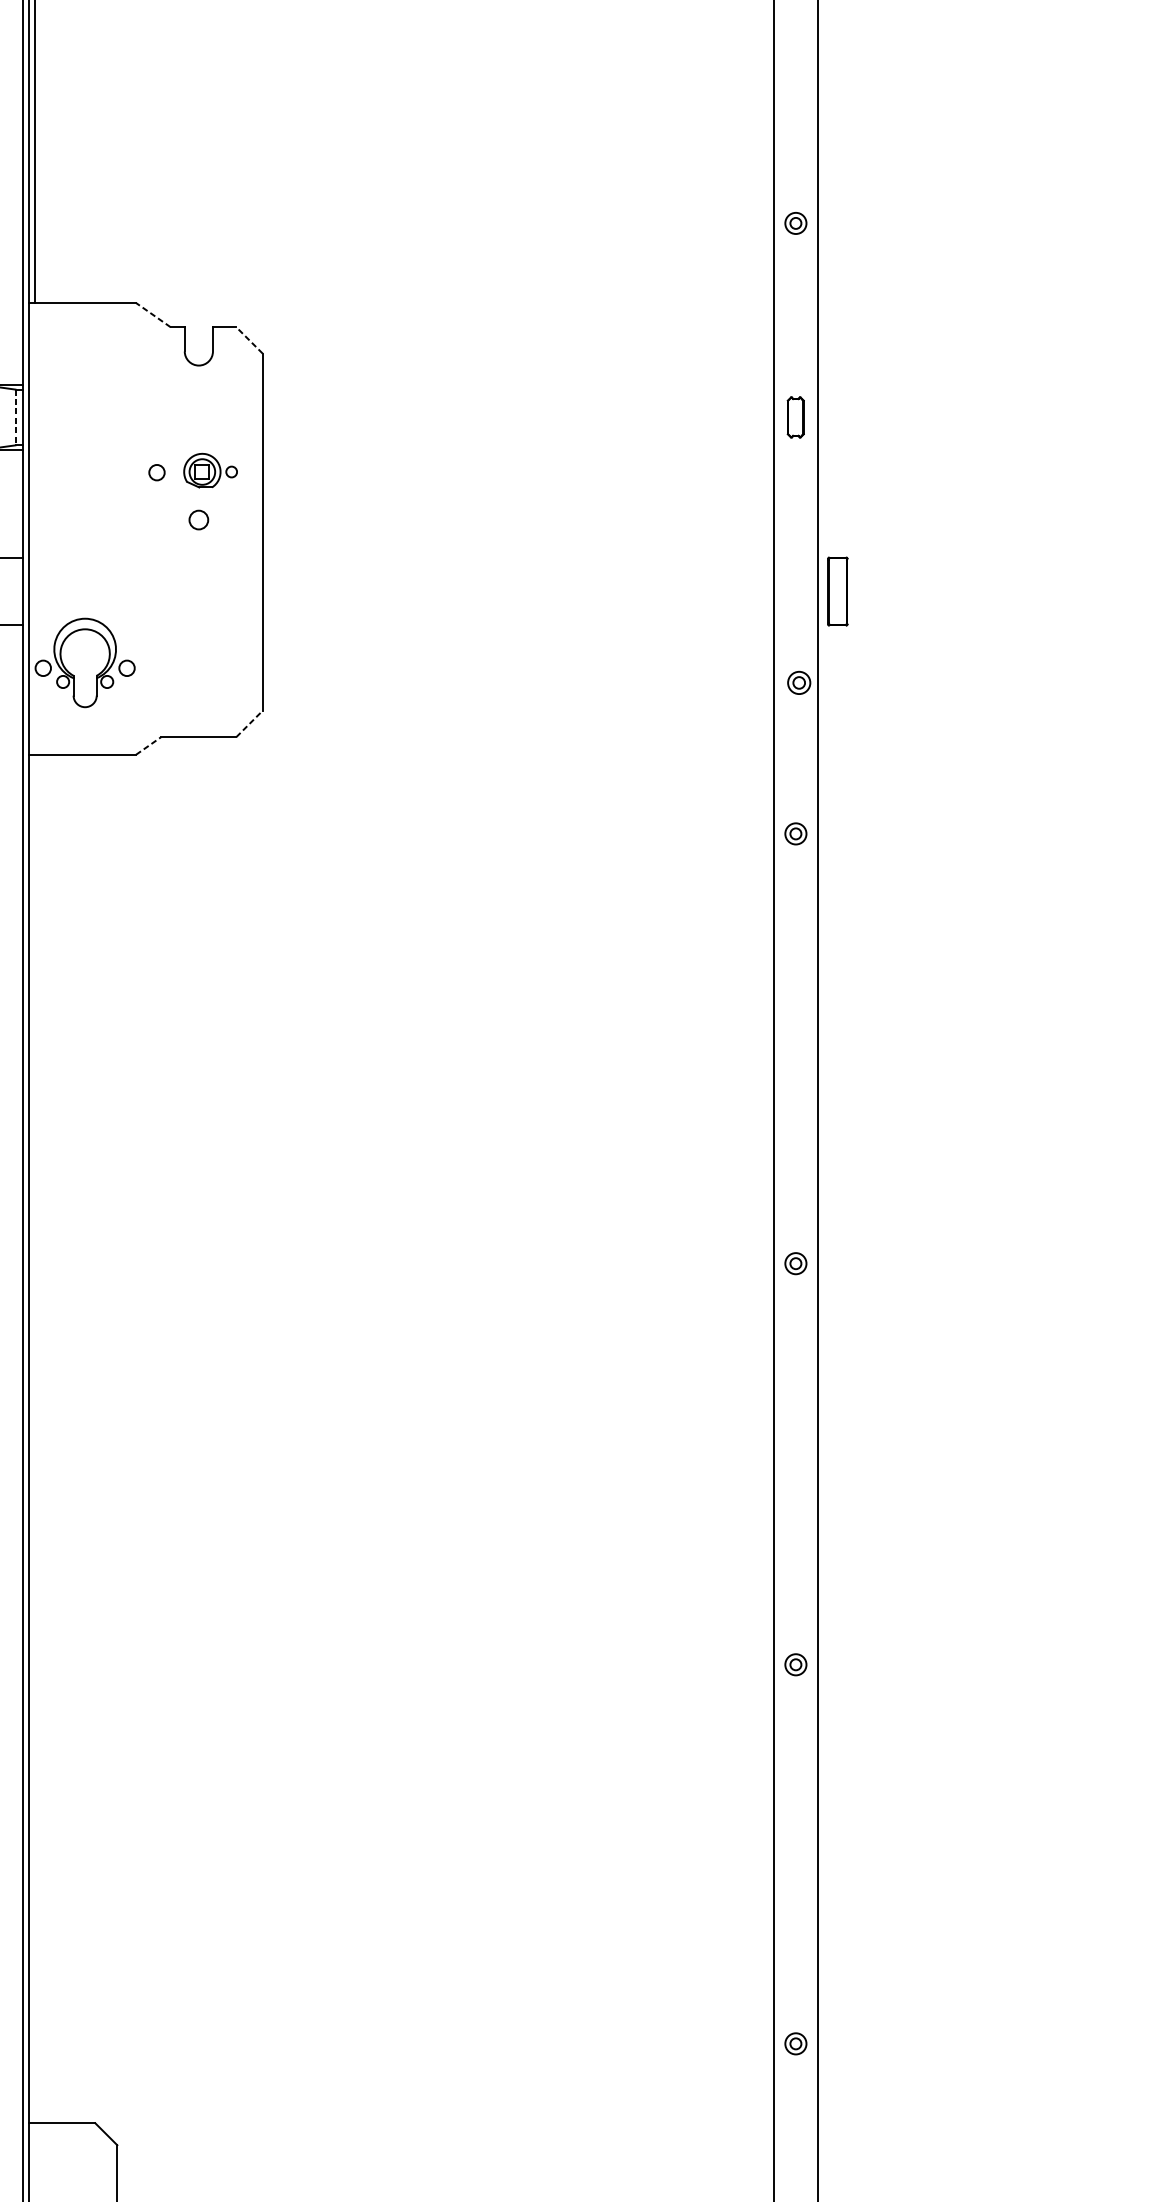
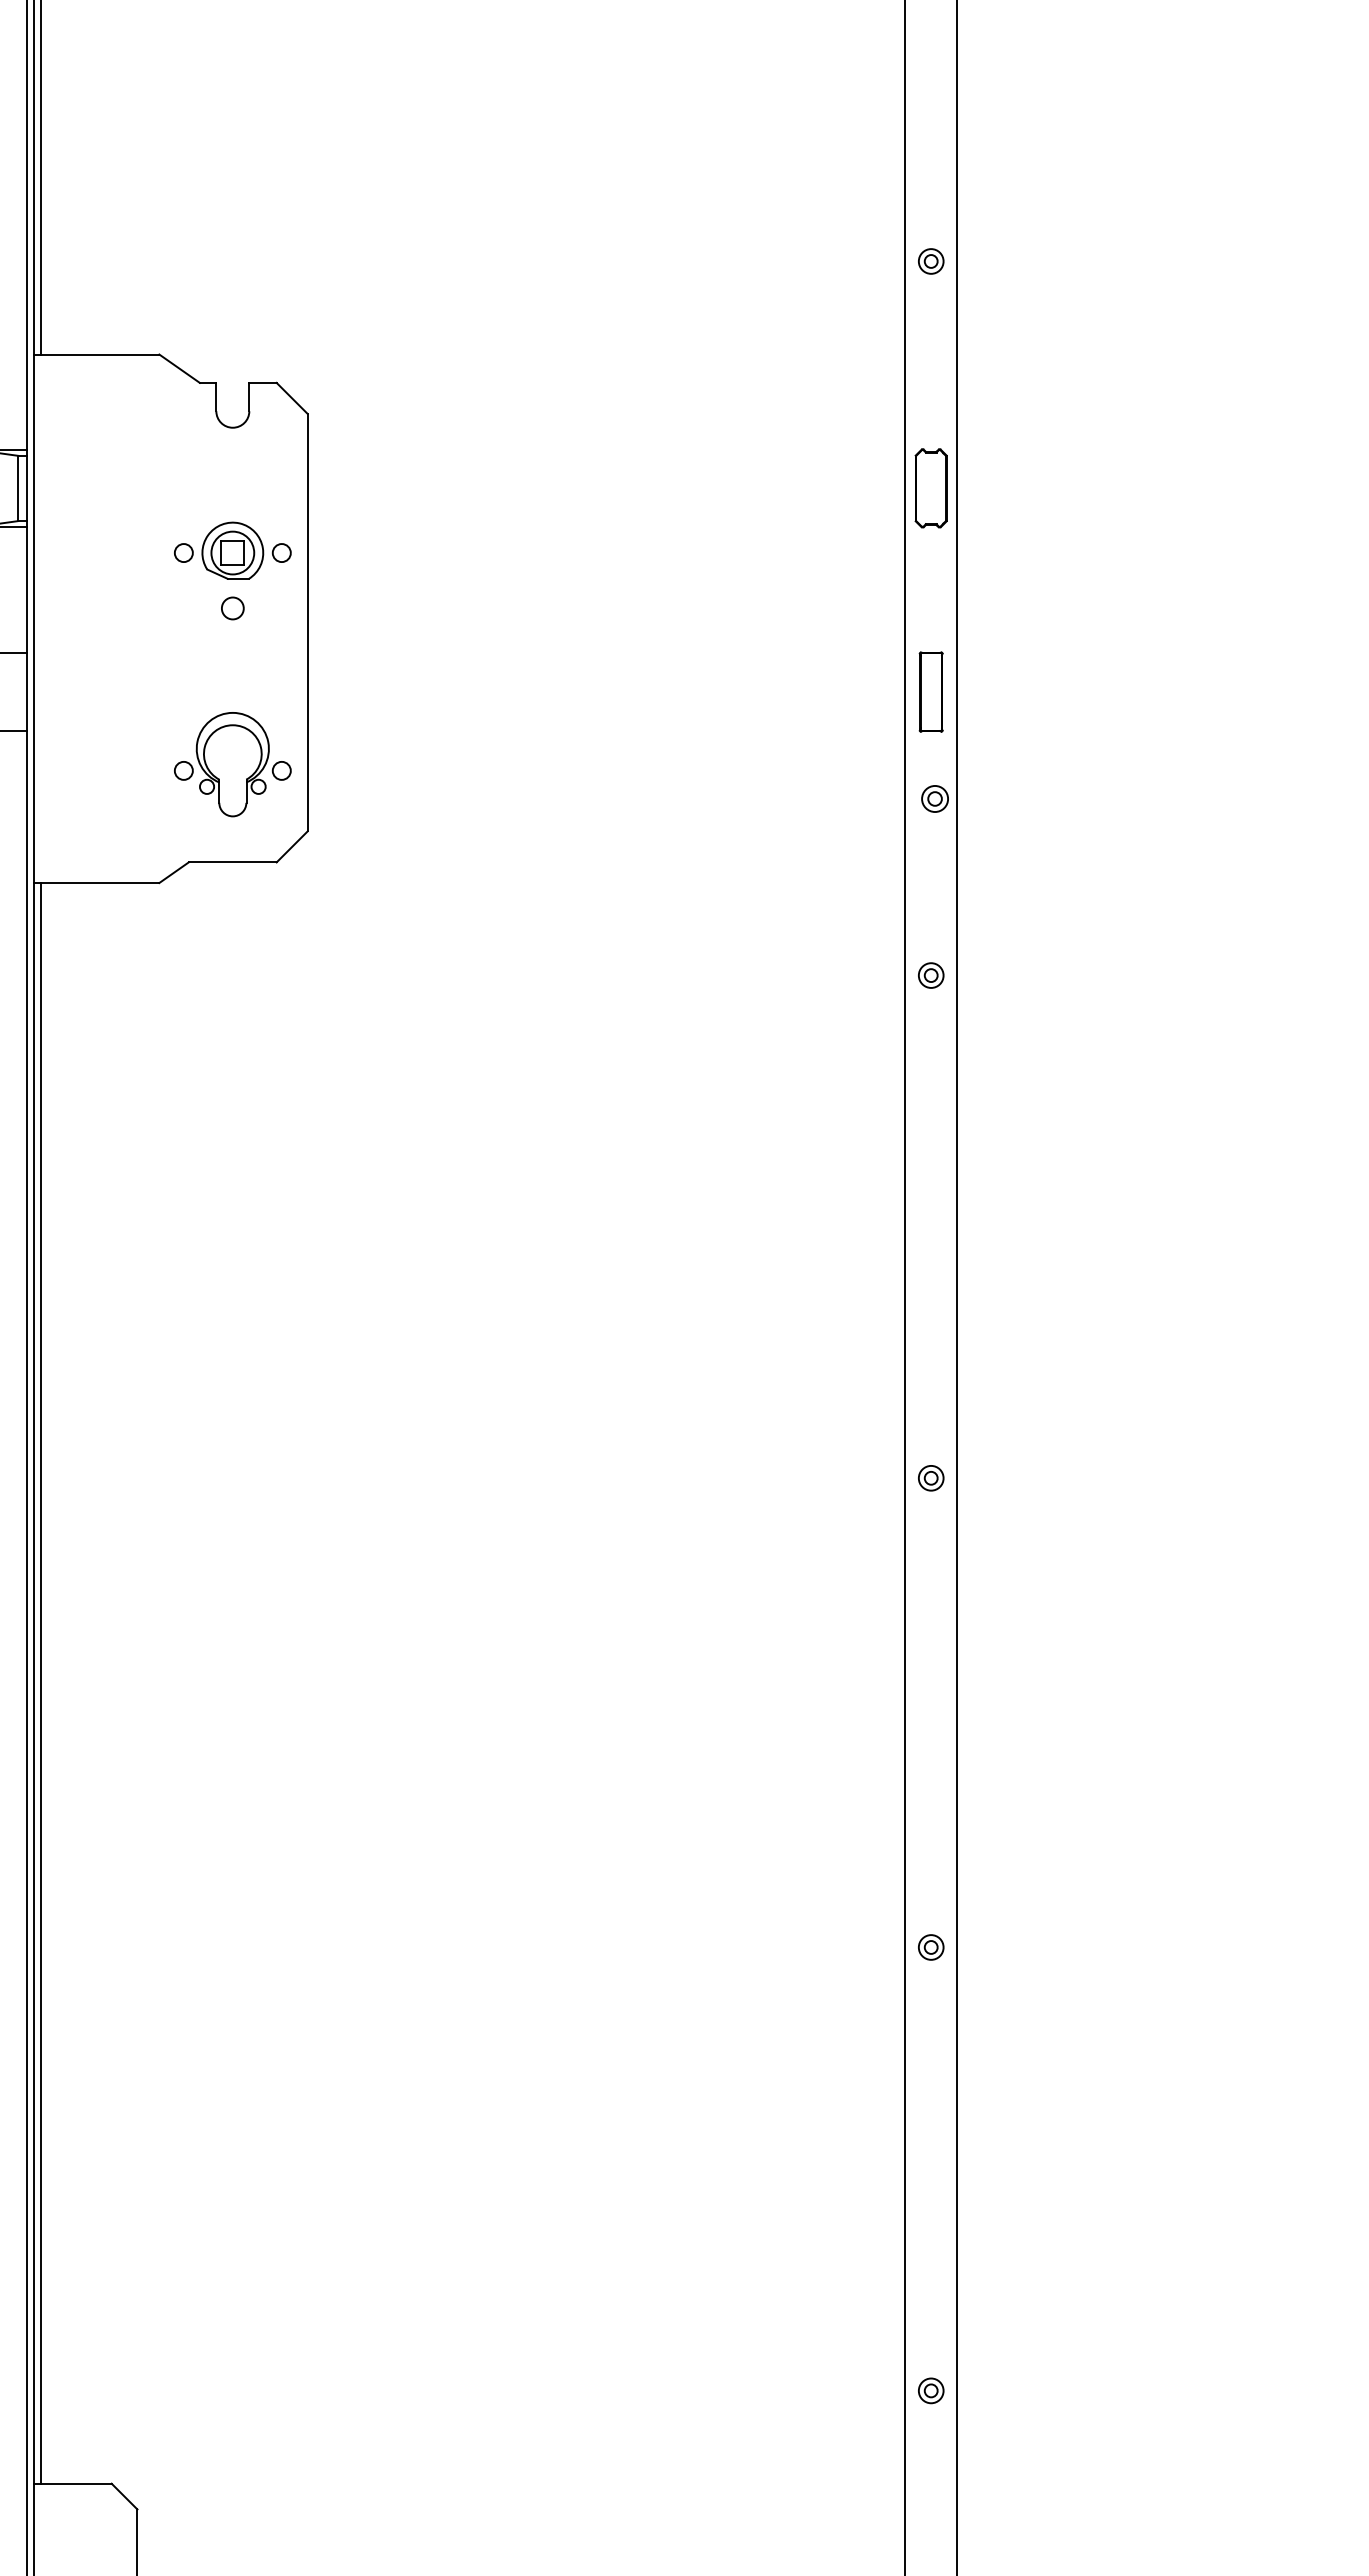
line: (153, 314) -> (179, 368), dashed -> solid
line: (249, 340) -> (292, 398), dashed -> solid
line: (15, 417) -> (18, 488), dashed -> solid
part: (795, 417) -> (930, 488), size x1.67
part: (210, 470) -> (246, 550), size x1.43
part: (837, 591) -> (930, 691), moved
part: (84, 662) -> (232, 764), moved
line: (249, 723) -> (292, 846), dashed -> solid
line: (149, 745) -> (174, 872), dashed -> solid
line: (34, 1439) -> (40, 1683), added

